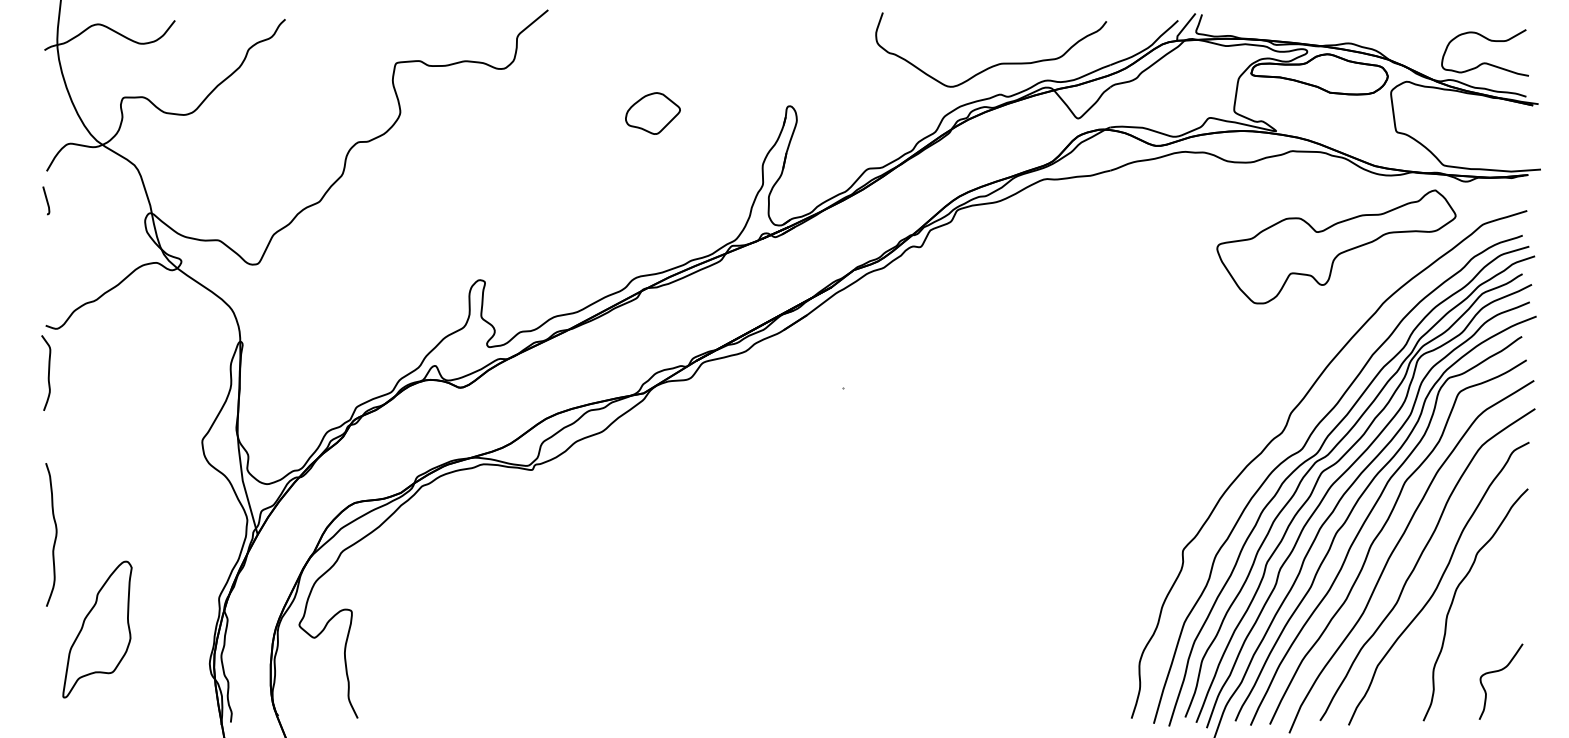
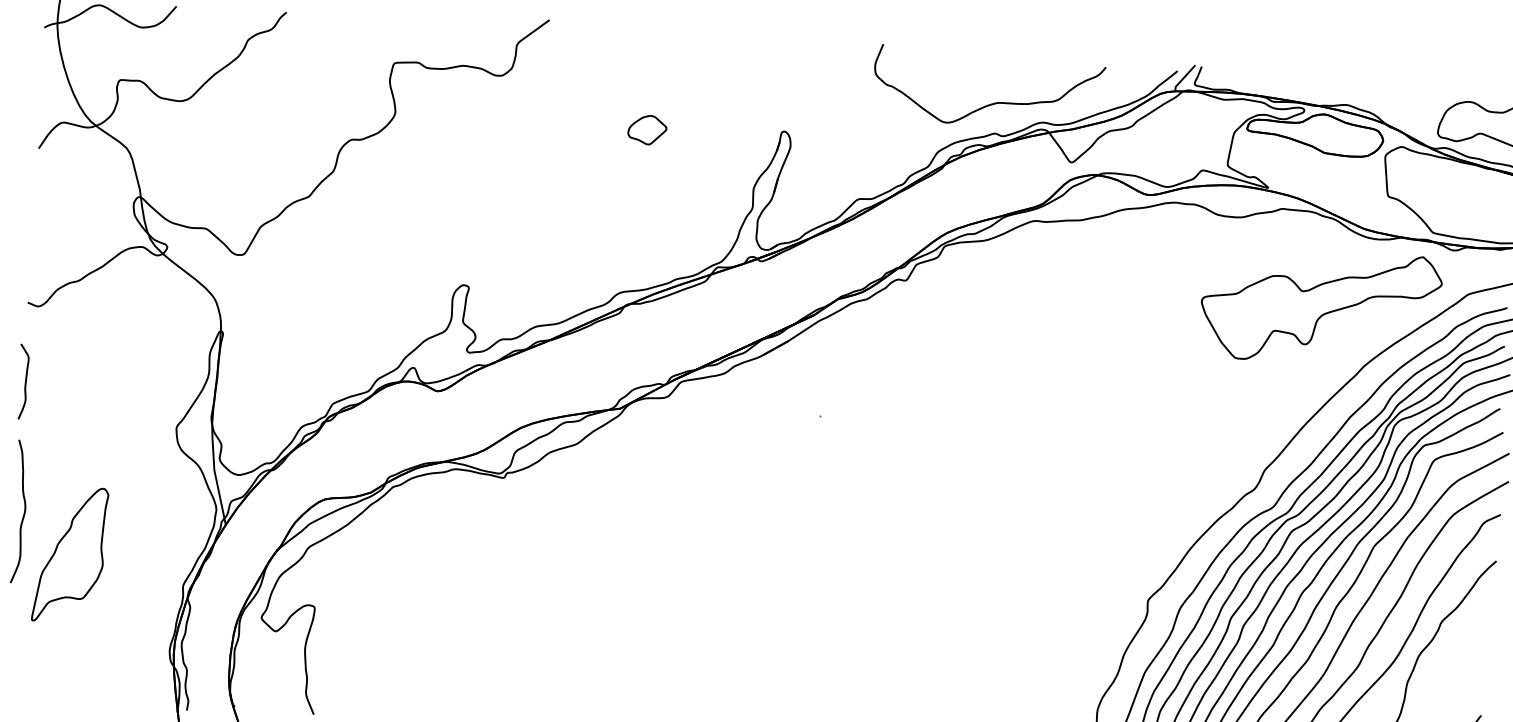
part: (652, 113) -> (646, 129), size x0.7
curve: (46, 200) -> (36, 177), removed
curve: (48, 372) -> (25, 381), moved
part: (97, 629) -> (70, 554), moved

